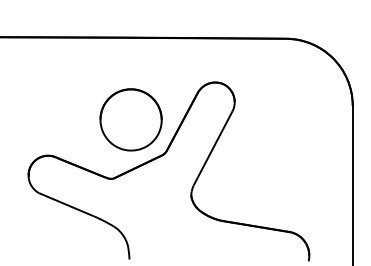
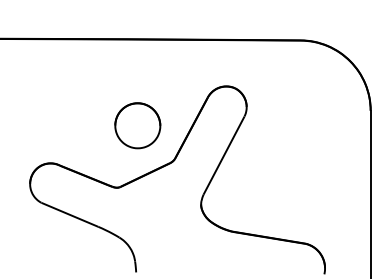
part: (130, 119) -> (137, 125), size x0.7

